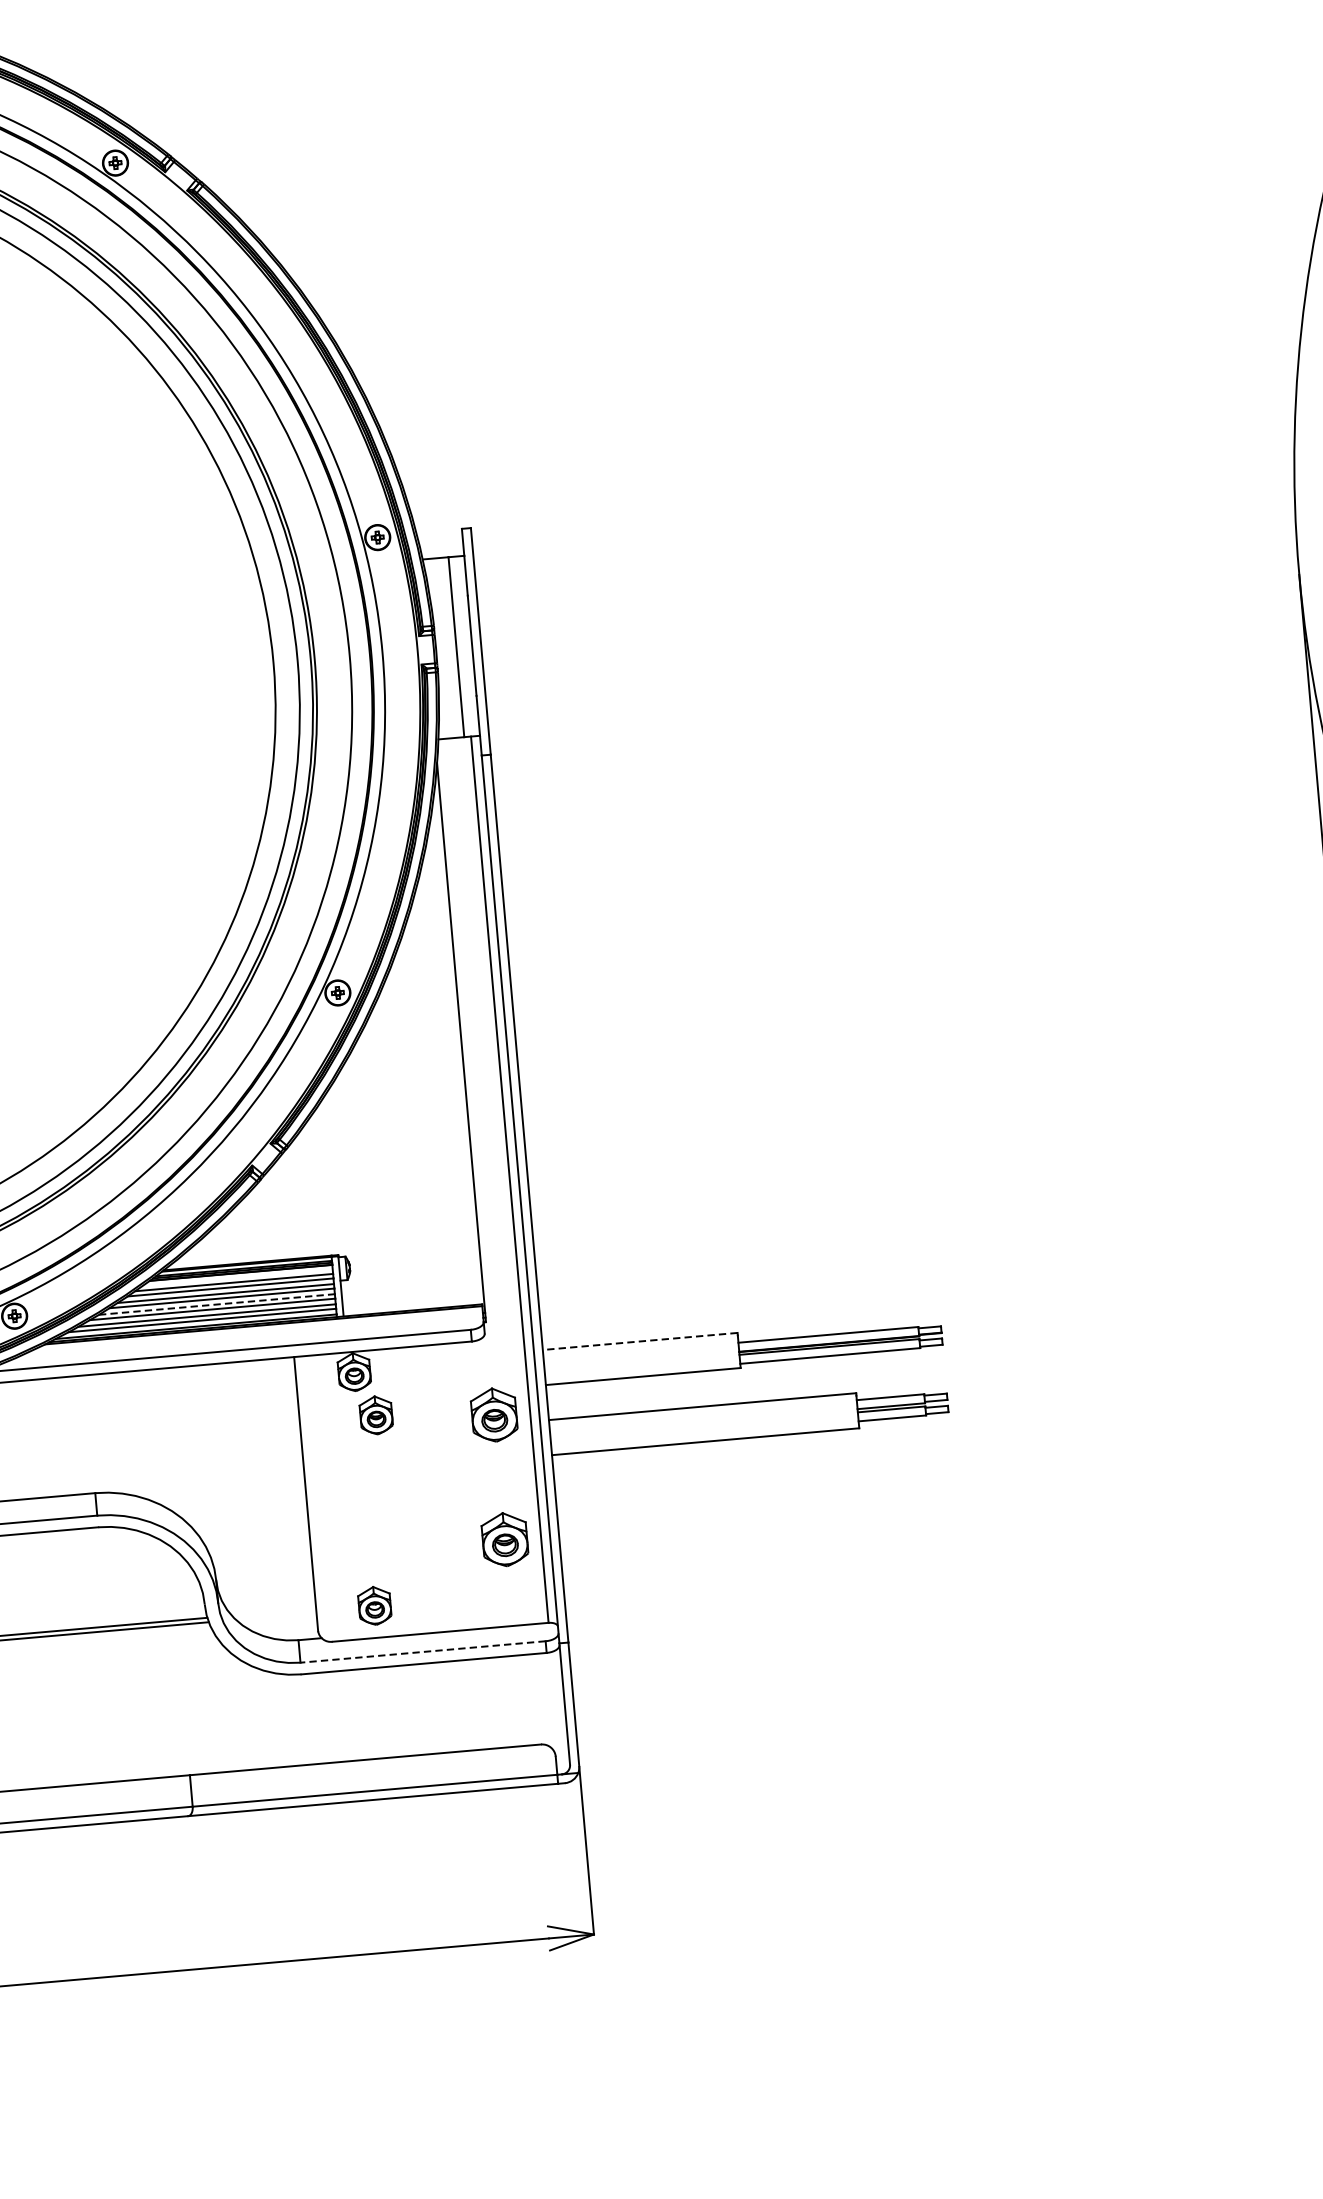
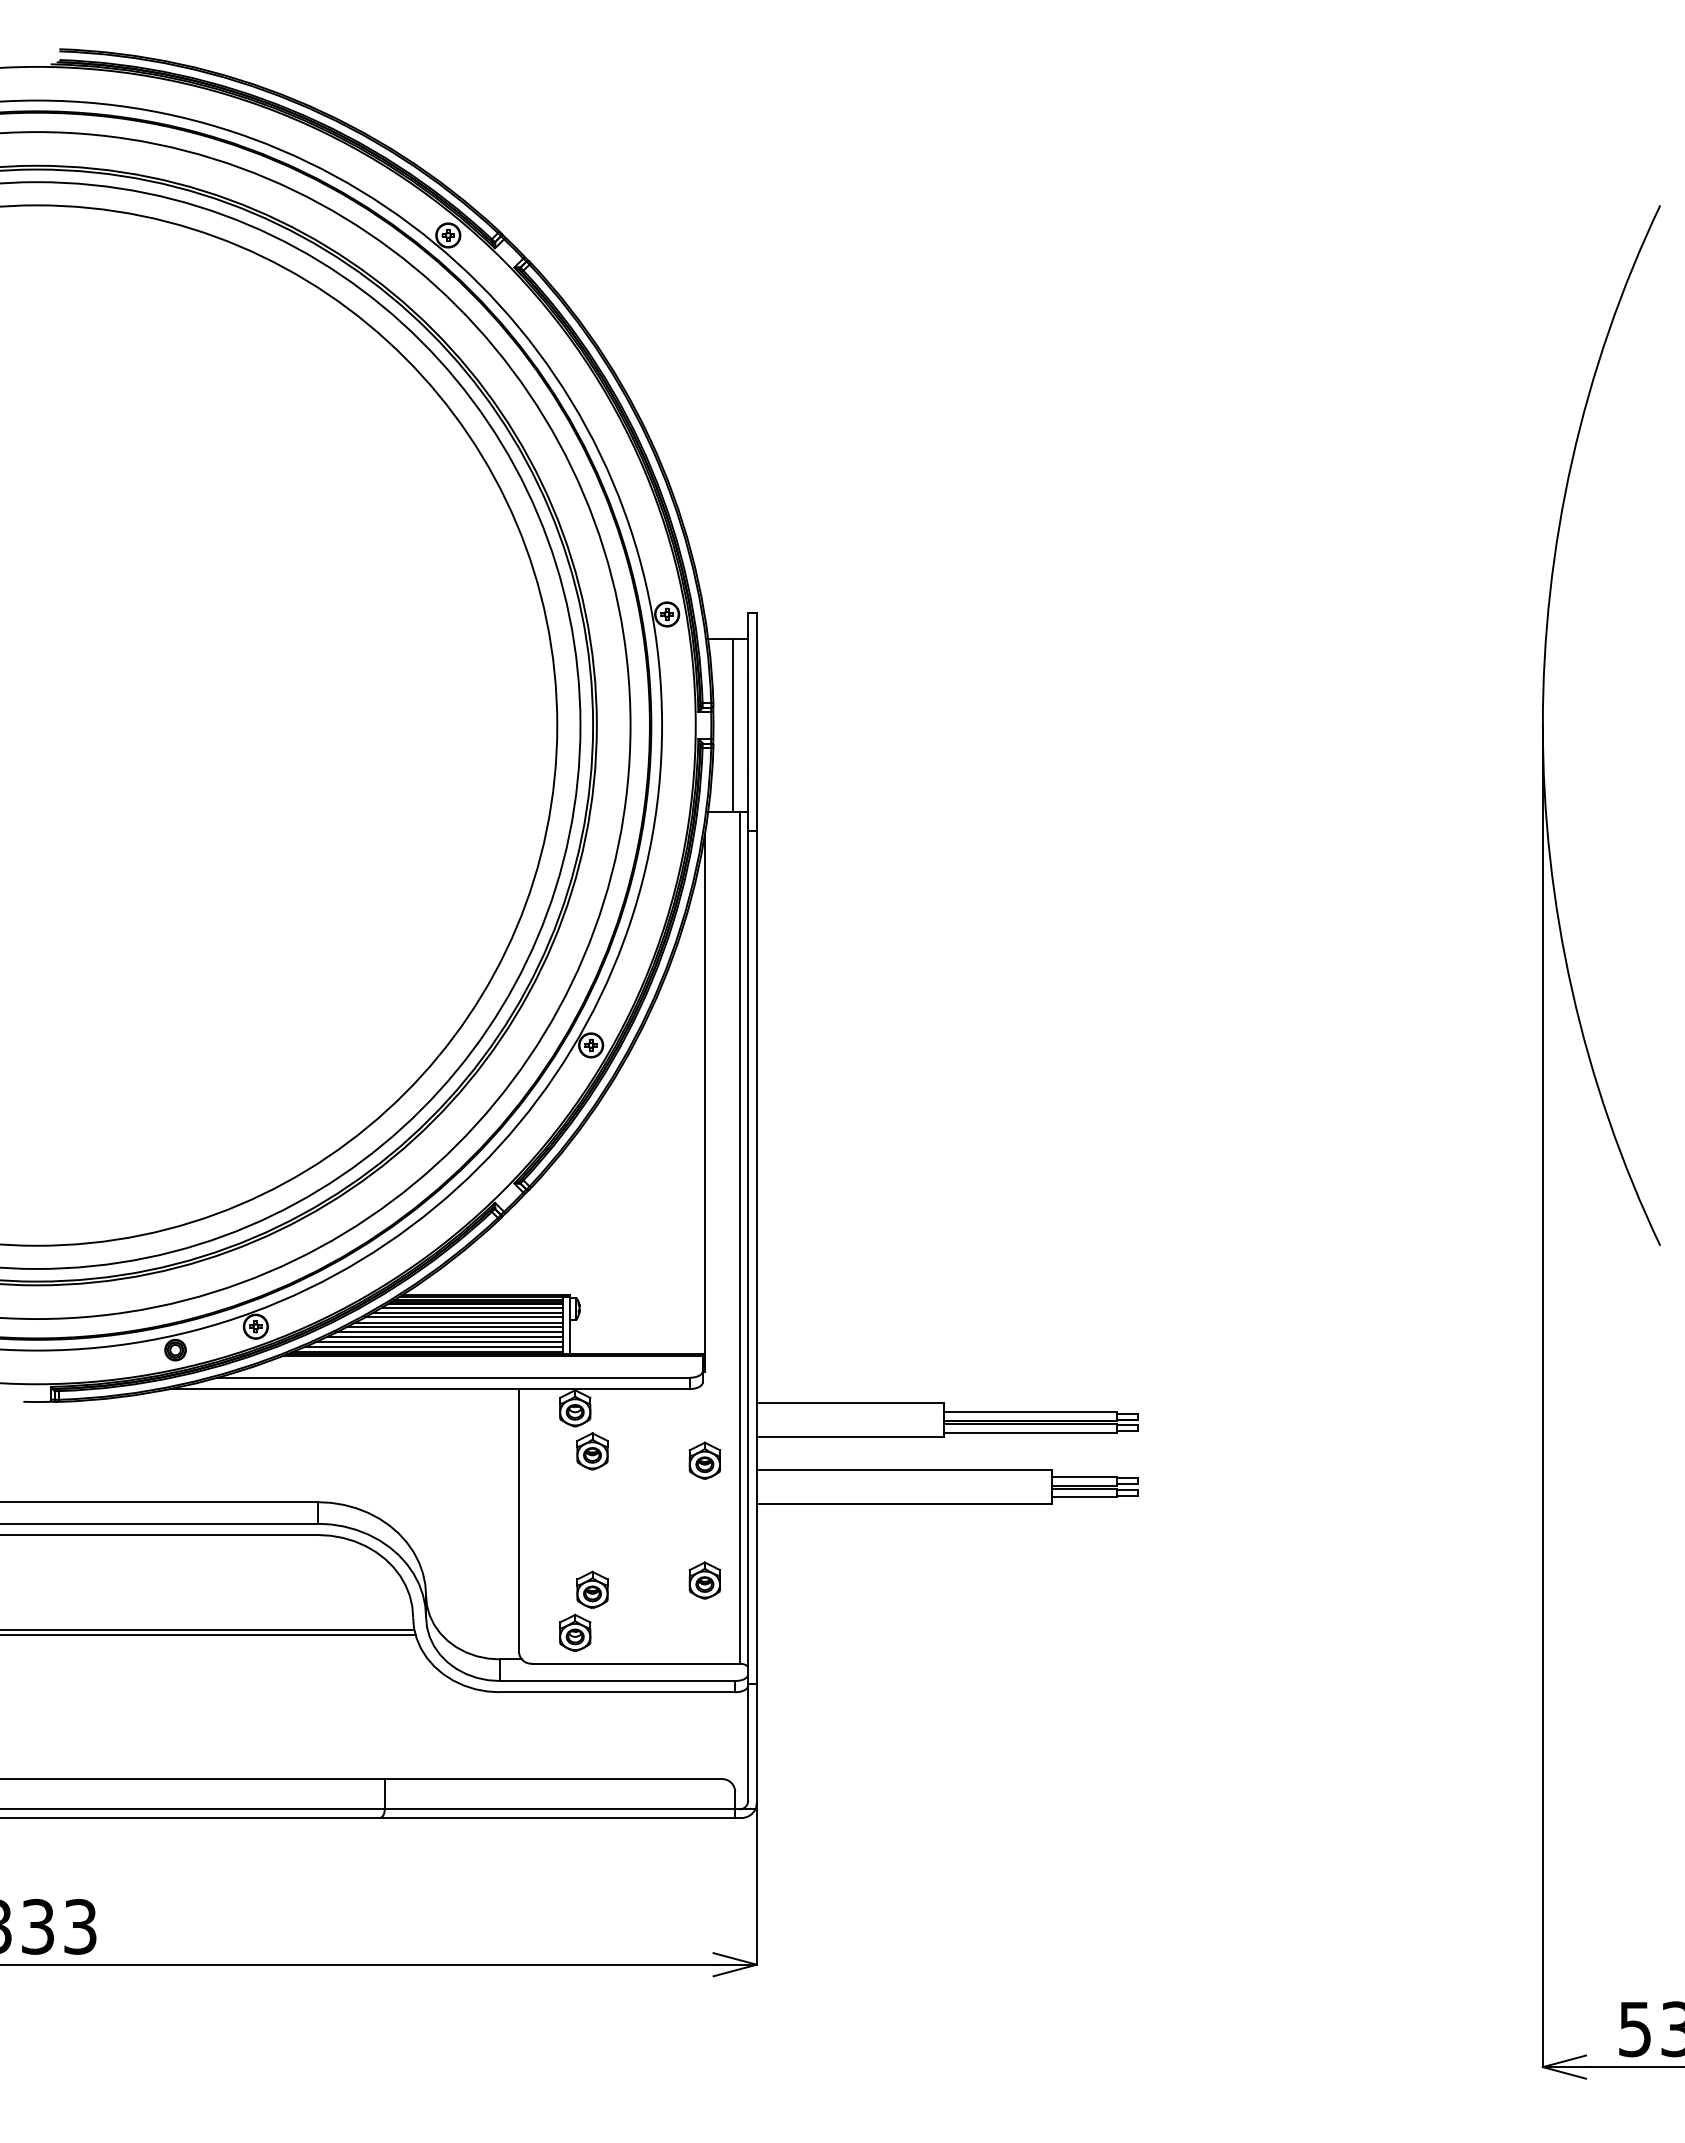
line: (238, 1276) -> (472, 1307), added
line: (217, 1304) -> (450, 1332), dashed -> solid
line: (640, 1341) -> (850, 1403), dashed -> solid
part: (493, 1414) -> (704, 1460), size x0.71
part: (504, 1539) -> (704, 1580), size x0.71
part: (388, 1559) -> (592, 1589), added
line: (423, 1652) -> (617, 1681), dashed -> solid

